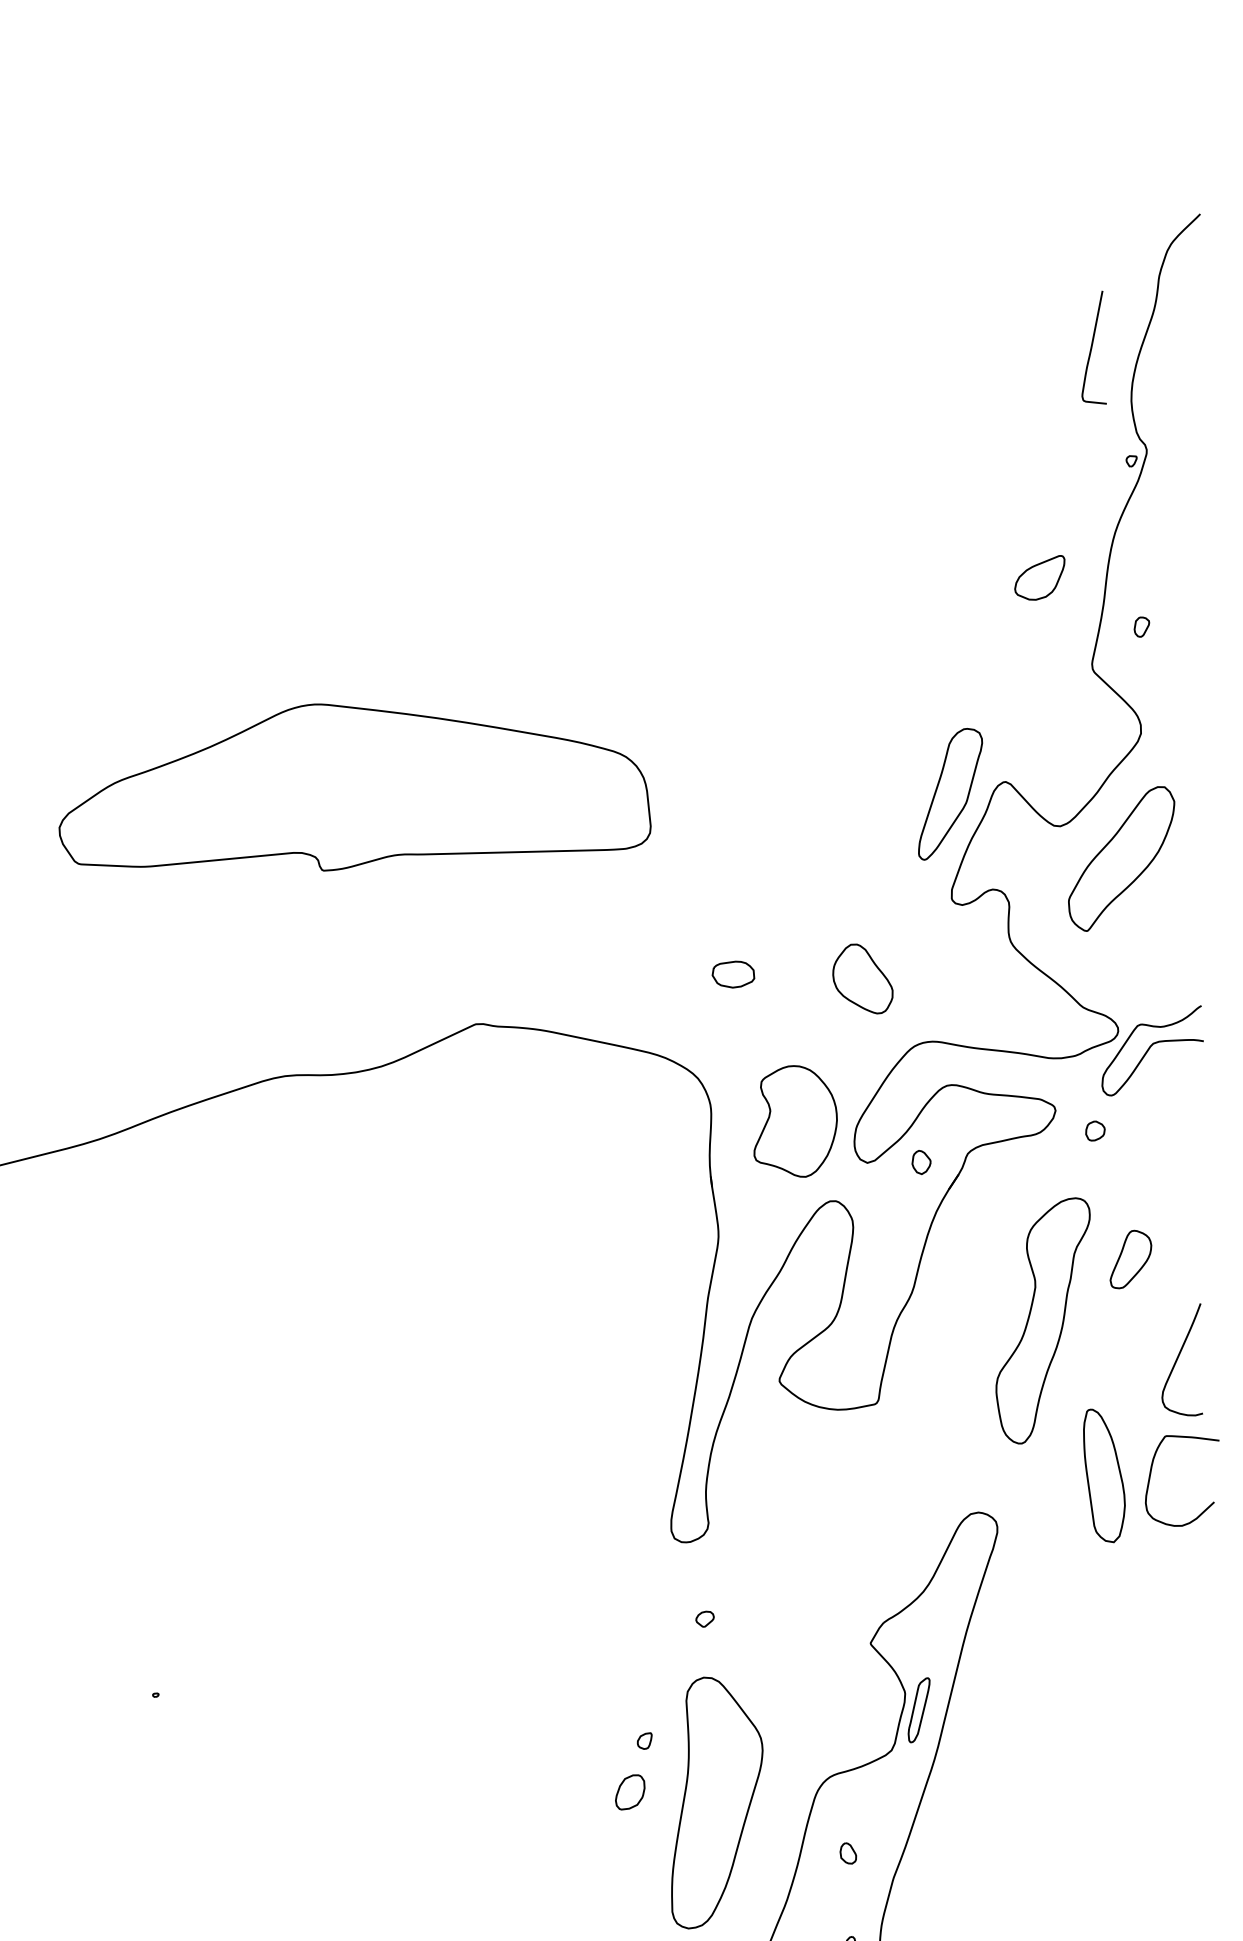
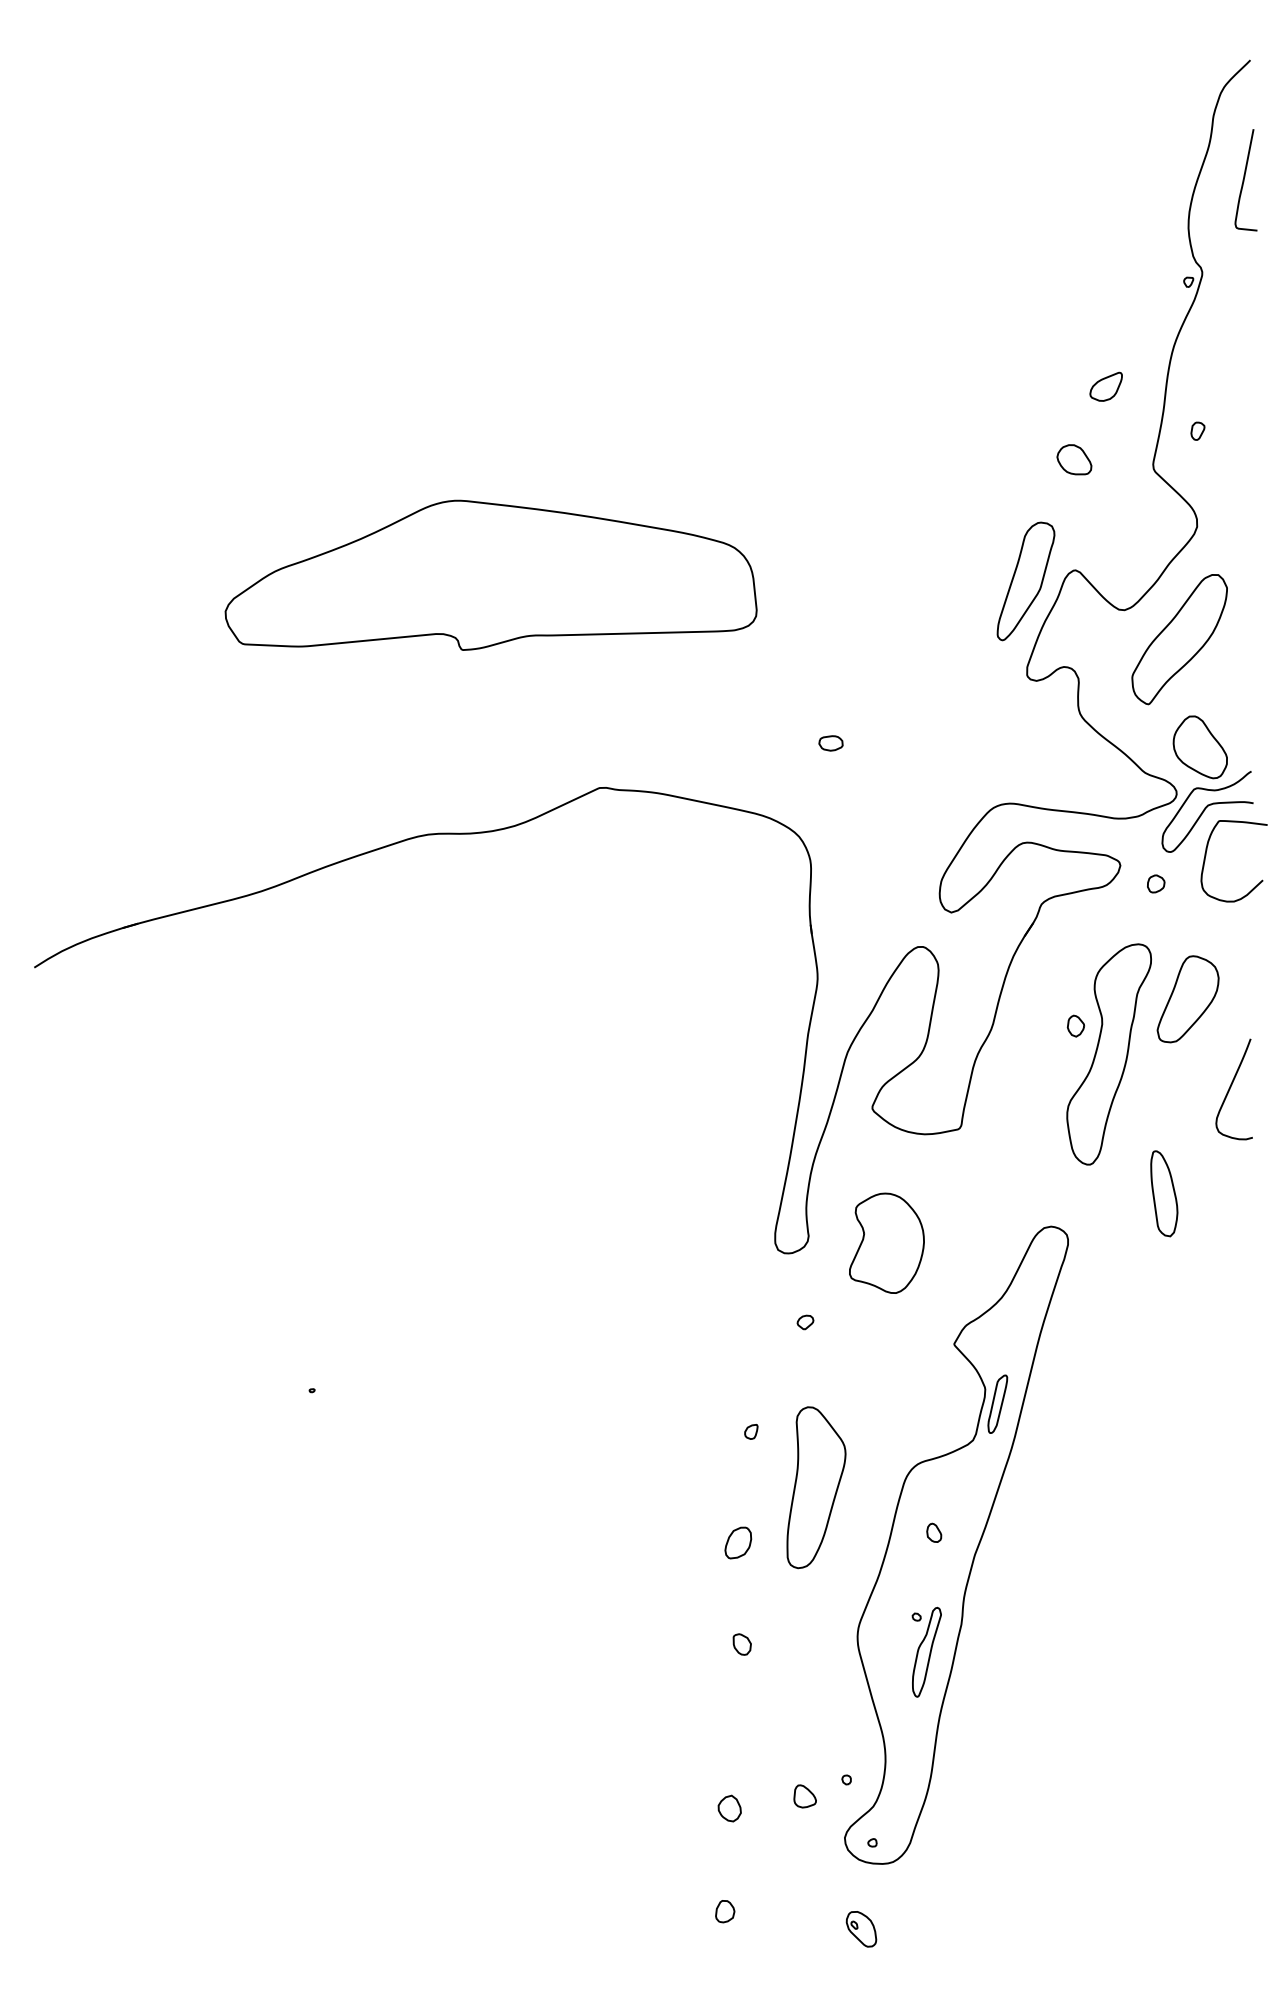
curve: (1092, 347) -> (1244, 180), moved
part: (1039, 577) -> (1105, 386), size x0.71
part: (1004, 658) -> (1074, 459), added
part: (732, 974) -> (830, 743), size x0.62
part: (862, 979) -> (1199, 747), moved
part: (795, 1120) -> (886, 1242), moved
part: (921, 1161) -> (1075, 1025), moved
part: (1130, 1259) -> (1187, 999), size x1.67
part: (1104, 1475) -> (1164, 1193), size x0.71
curve: (1151, 1475) -> (1206, 856), moved
part: (630, 1791) -> (738, 1542), moved
part: (717, 1802) -> (816, 1487), size x0.71

